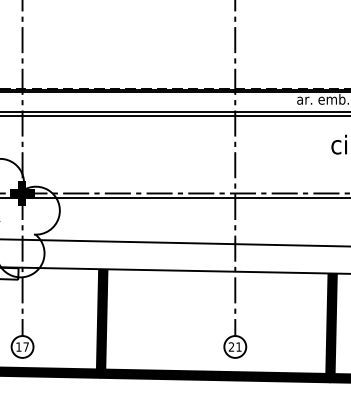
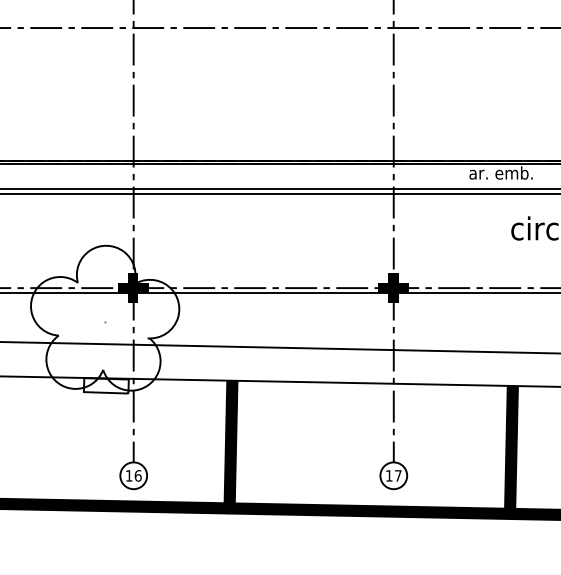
fill: (235, 192) -> (393, 287), added
text: (25, 346) -> (137, 475), 17 -> 16
text: (235, 346) -> (393, 475), 21 -> 17

